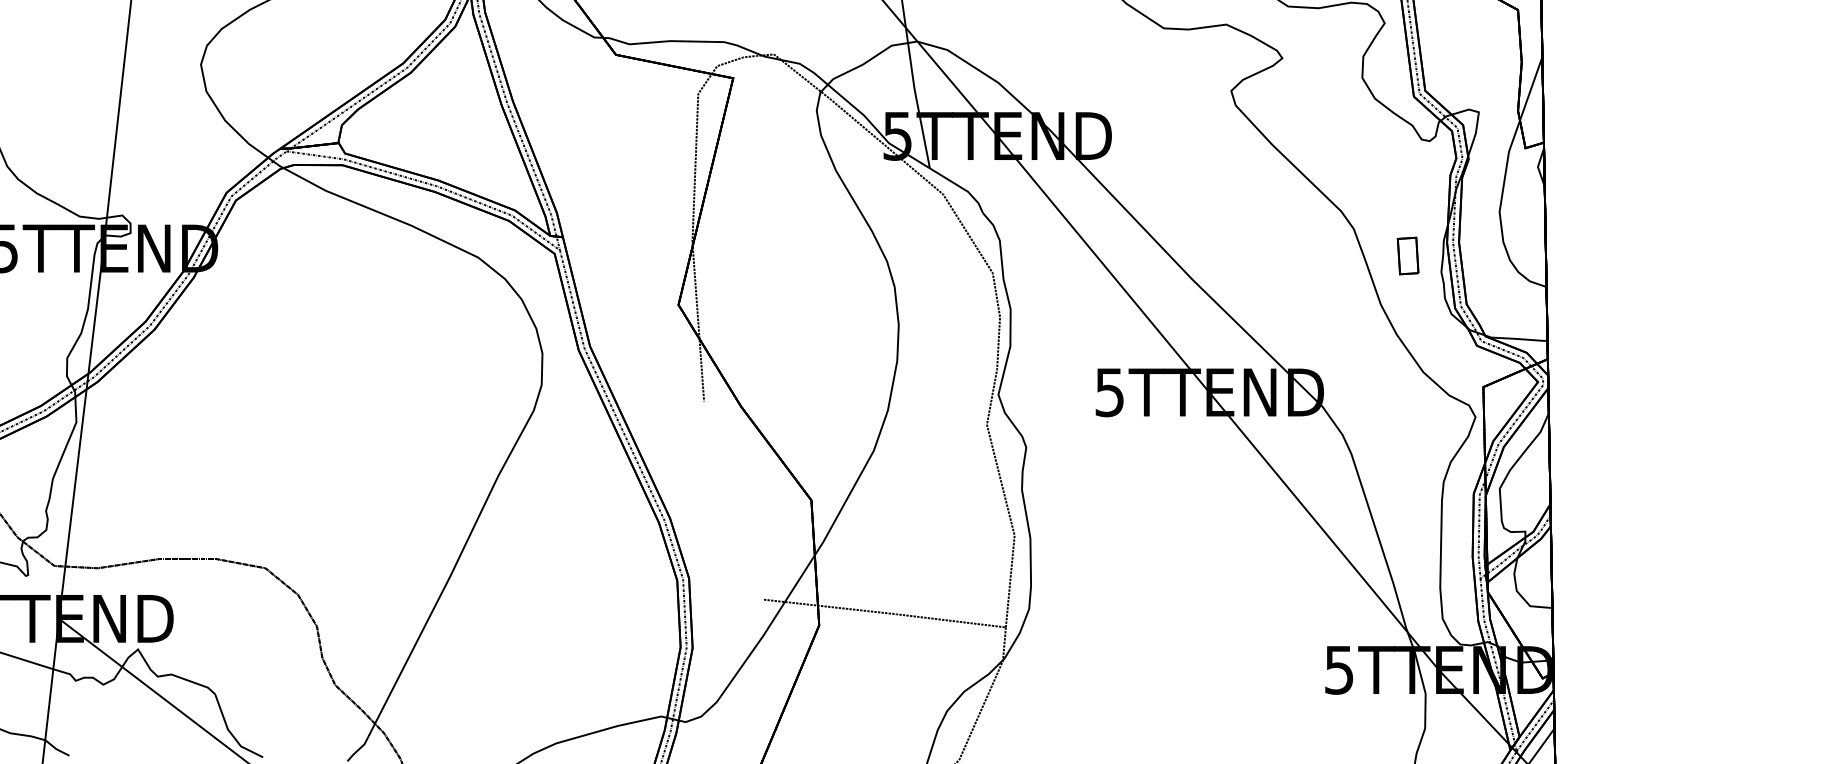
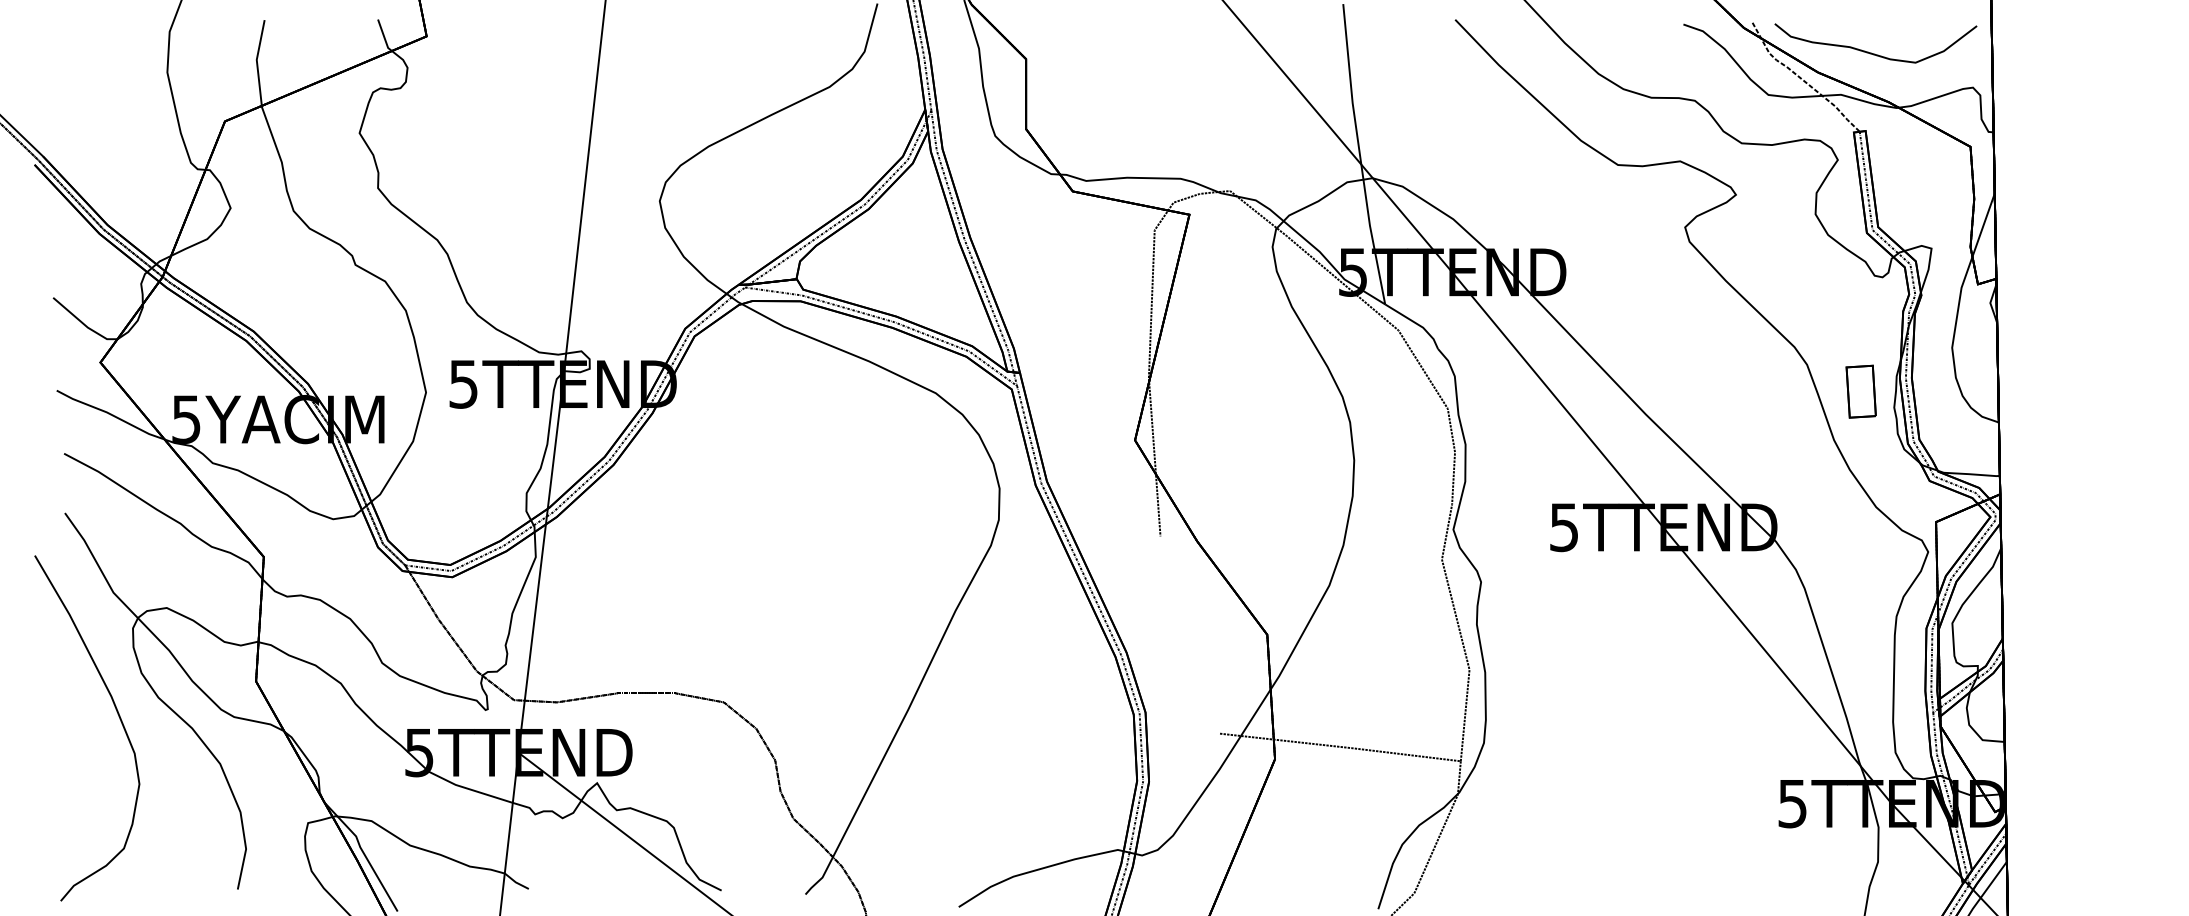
part: (1407, 255) -> (1860, 391), size x1.43

